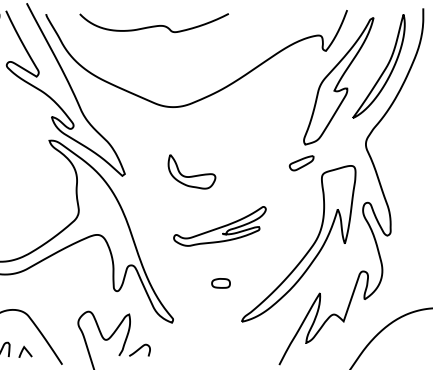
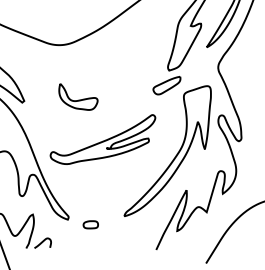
part: (301, 163) -> (166, 86), size x1.43
part: (219, 226) -> (102, 140), size x1.43
part: (220, 283) -> (90, 224), moved

